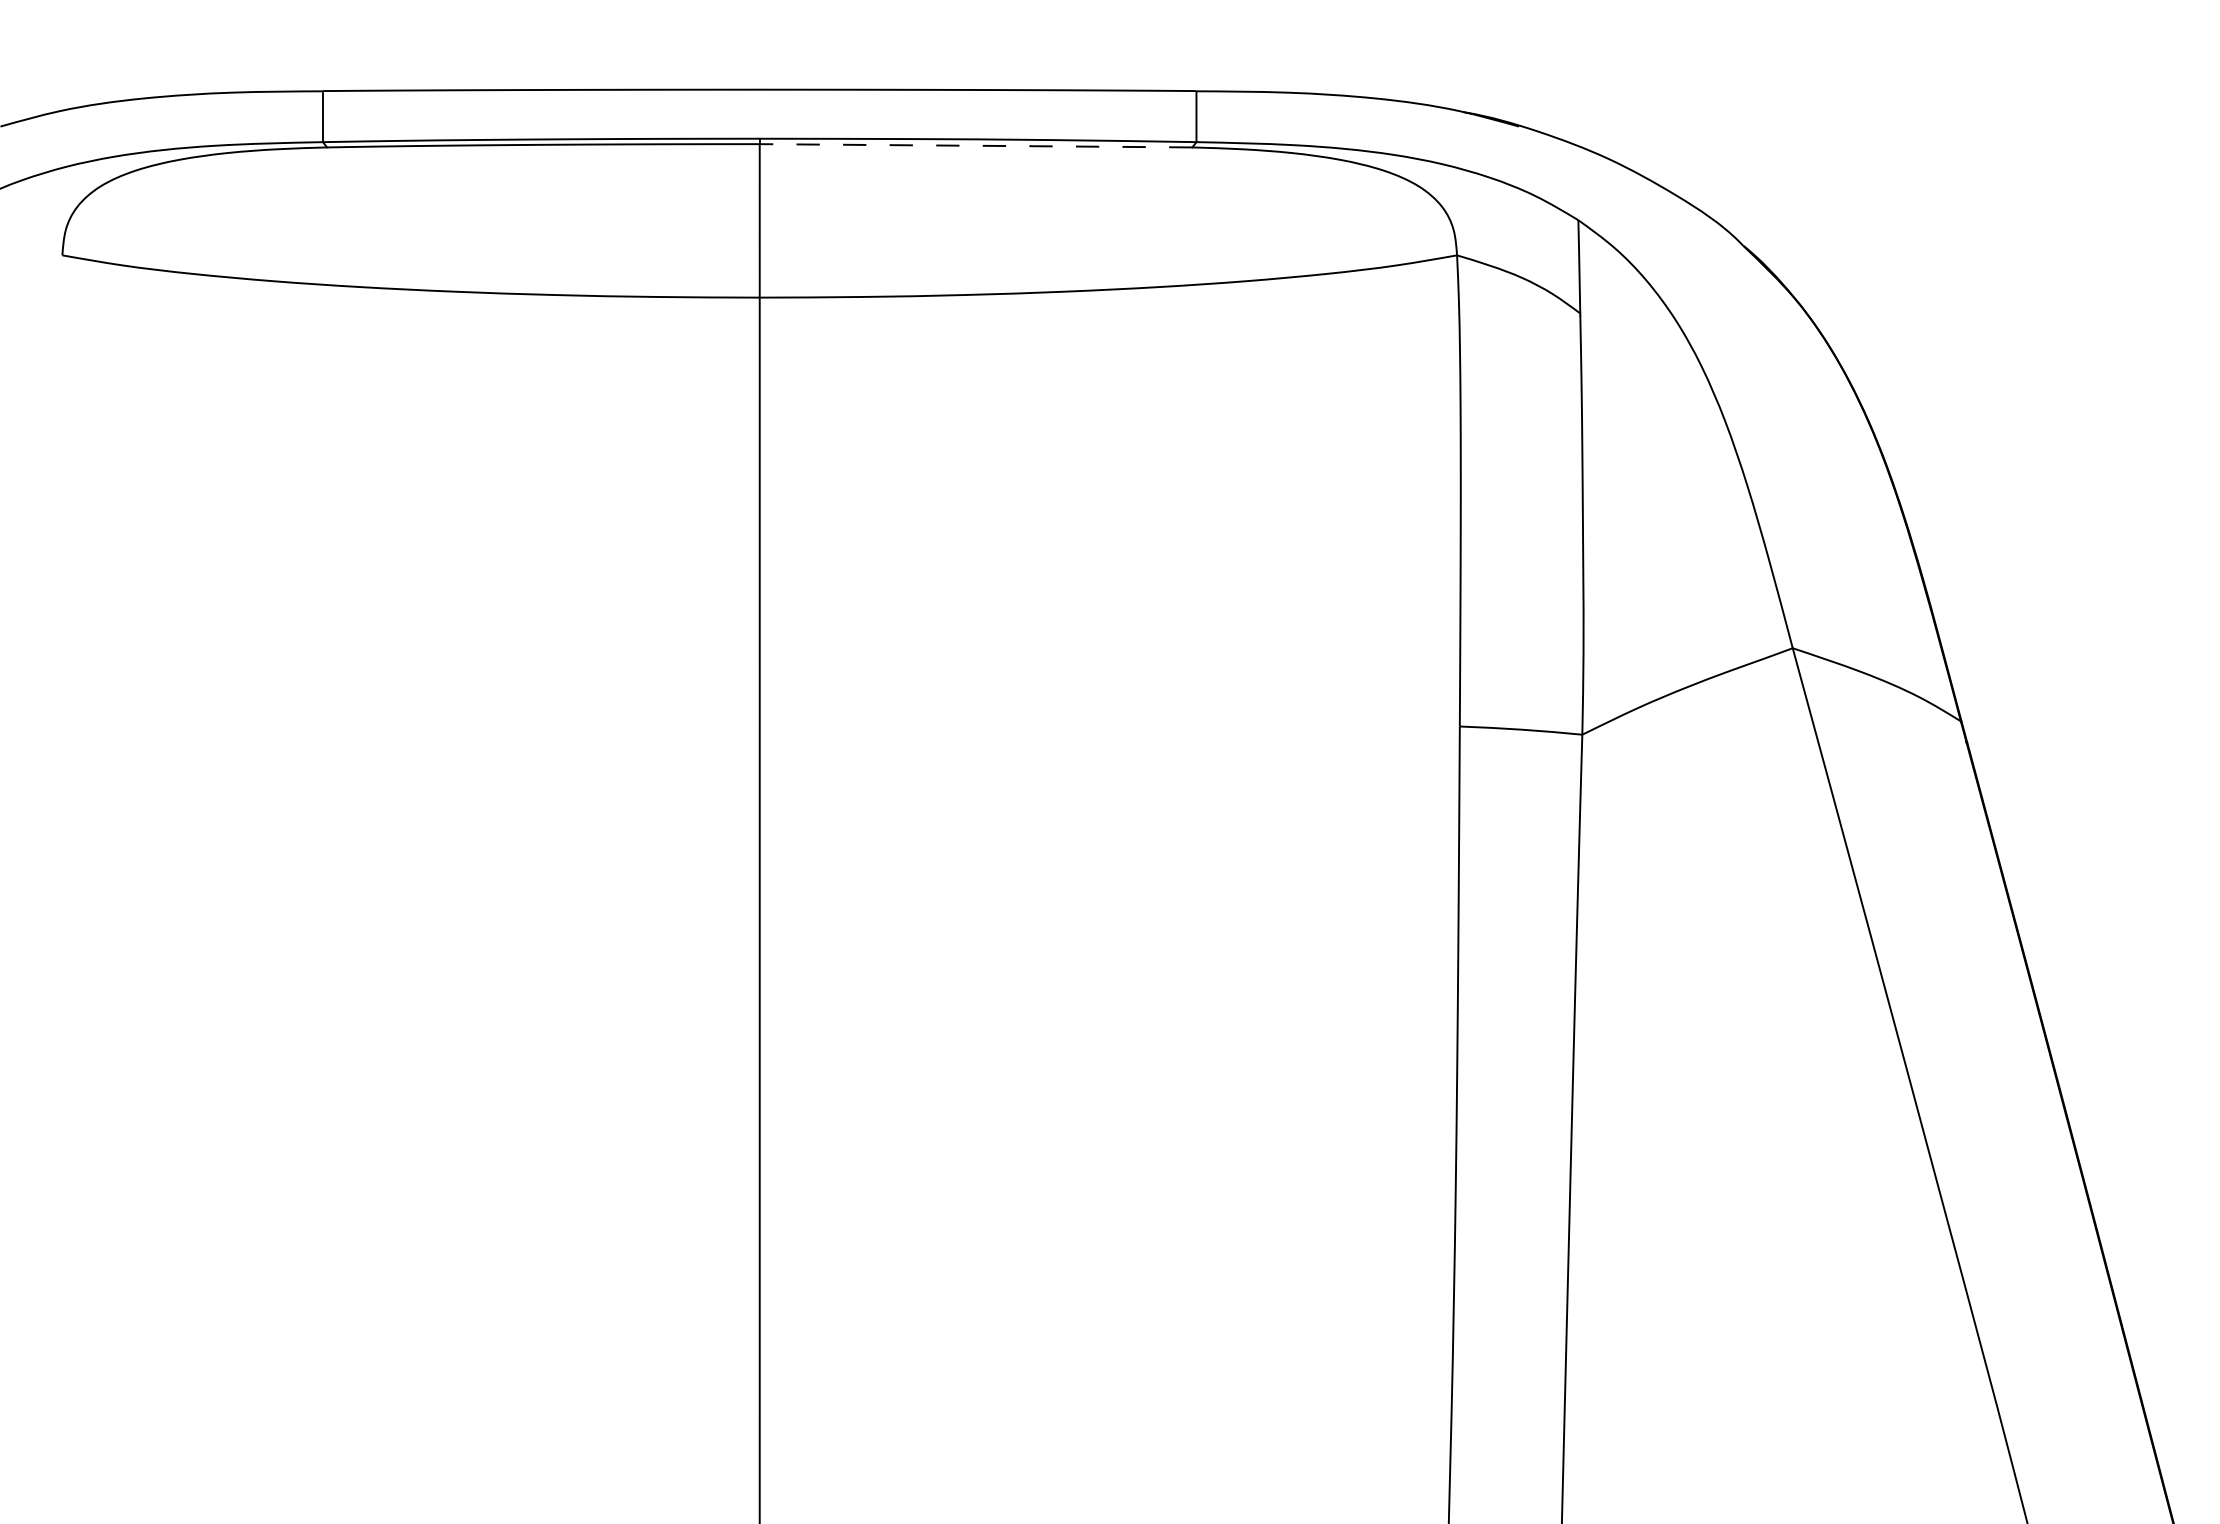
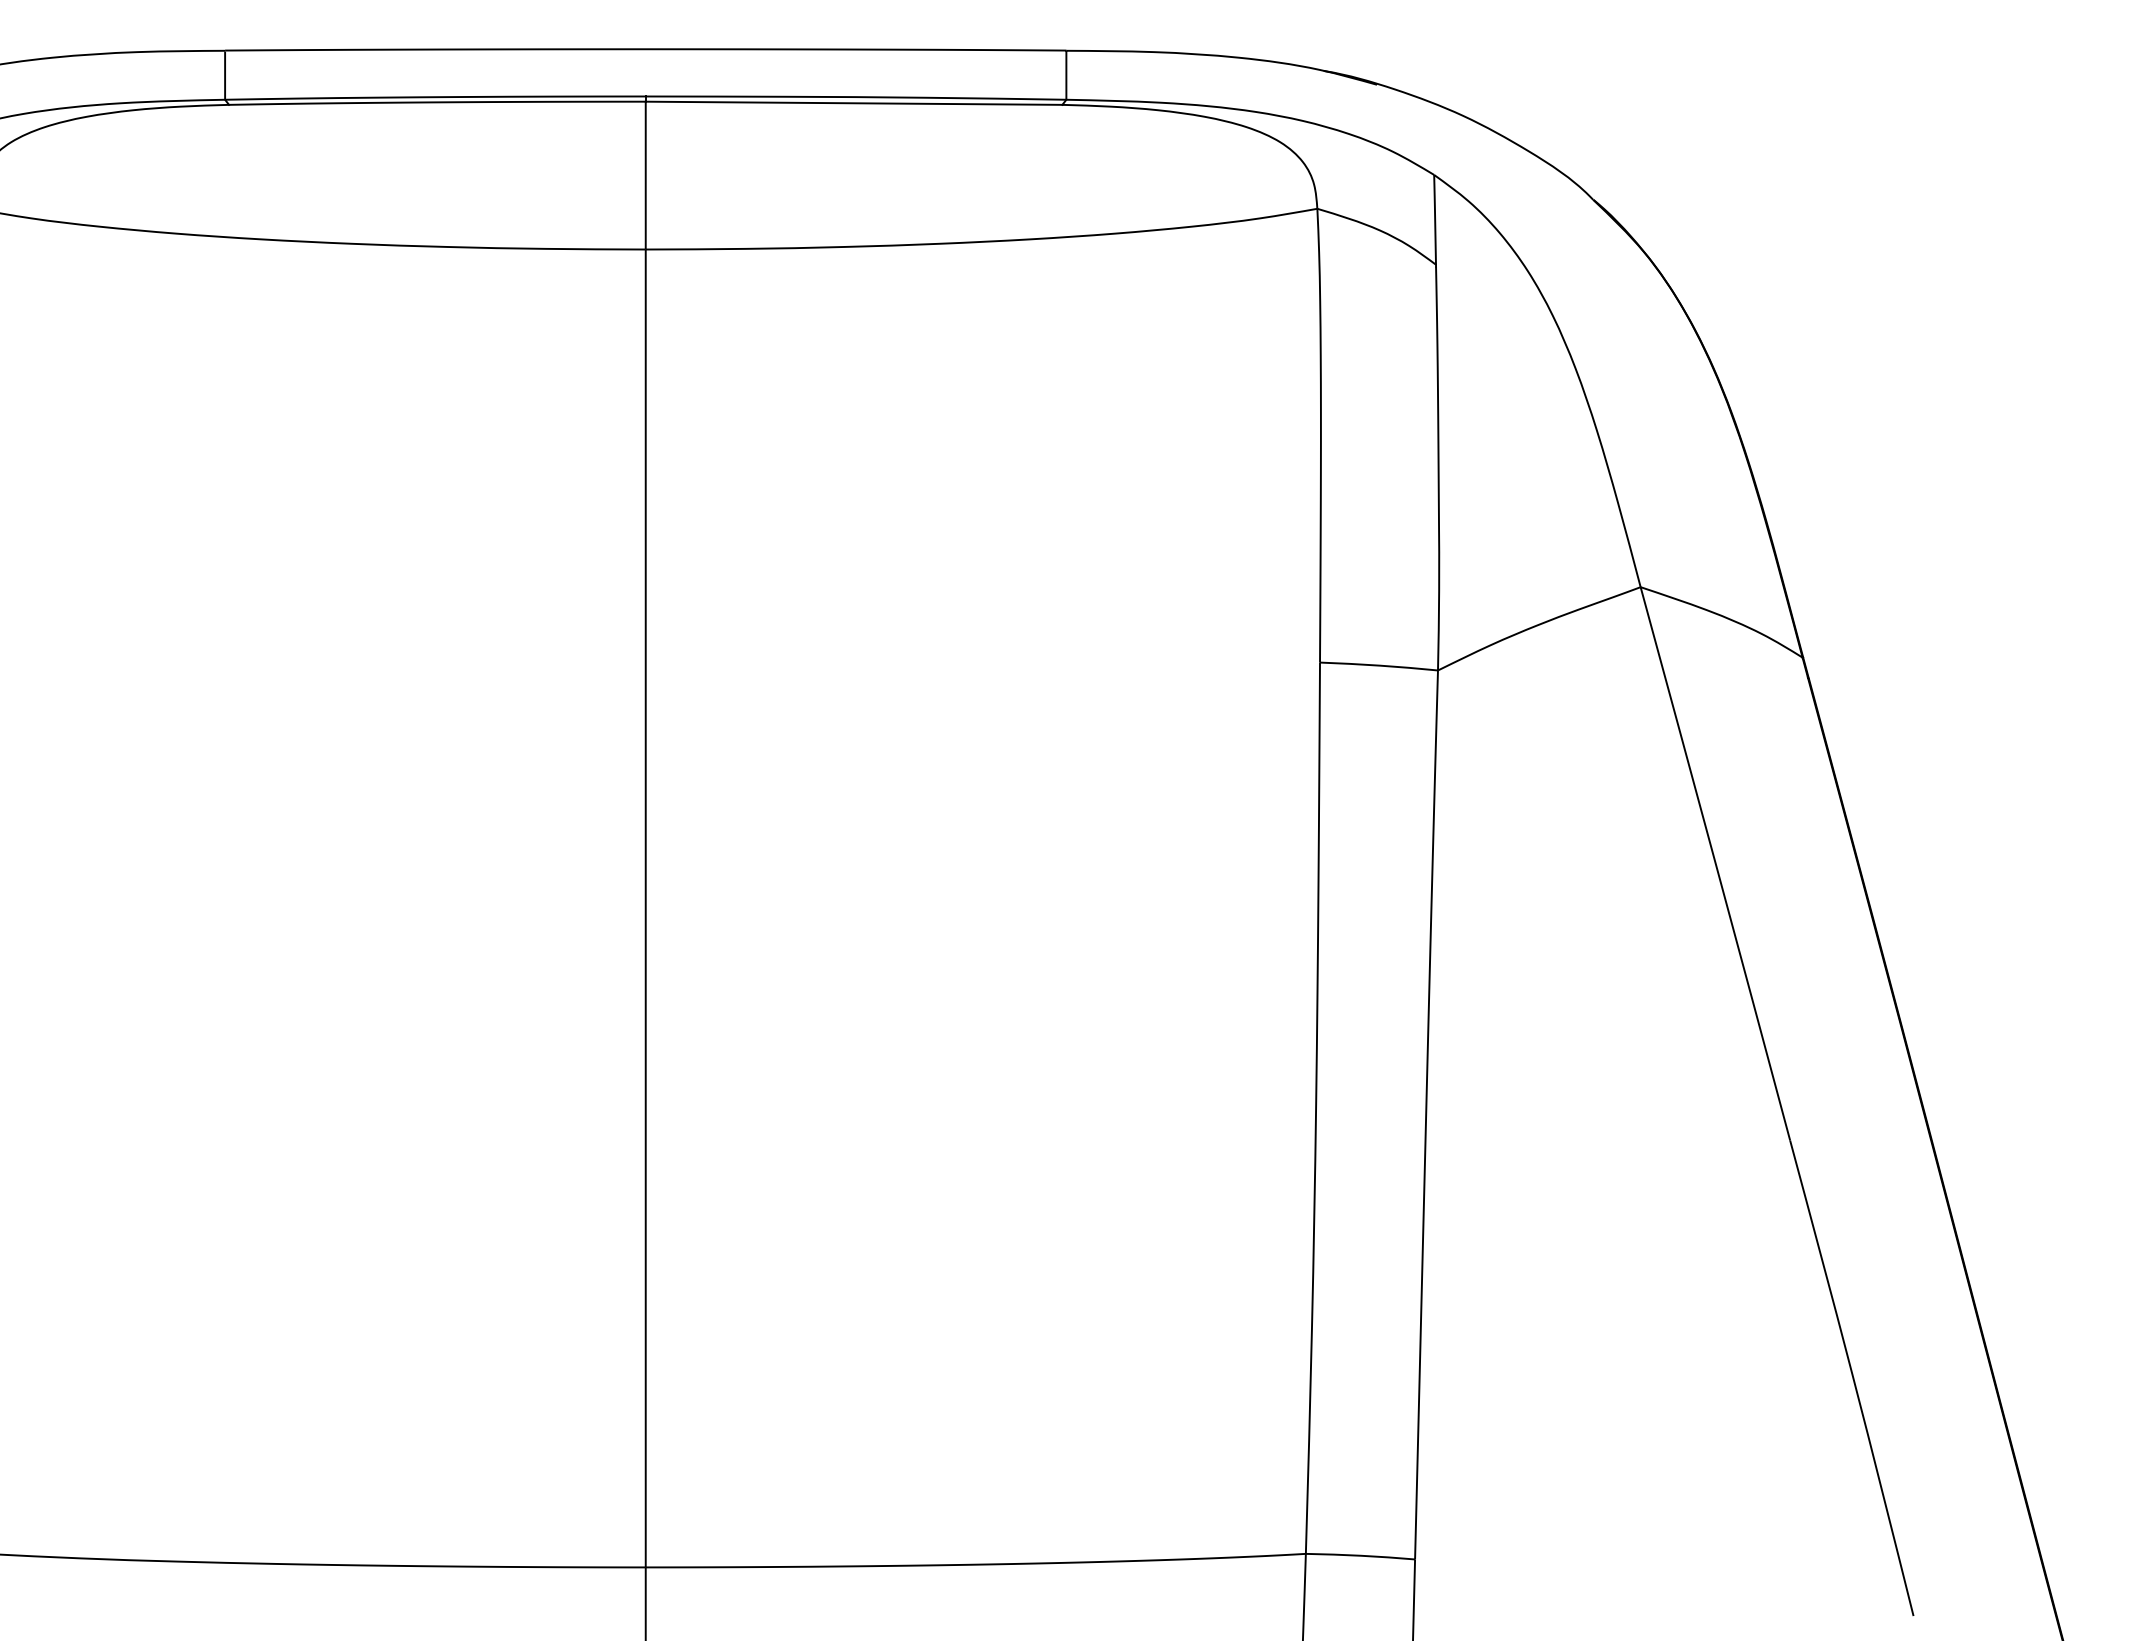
line: (975, 146) -> (853, 103), dashed -> solid

